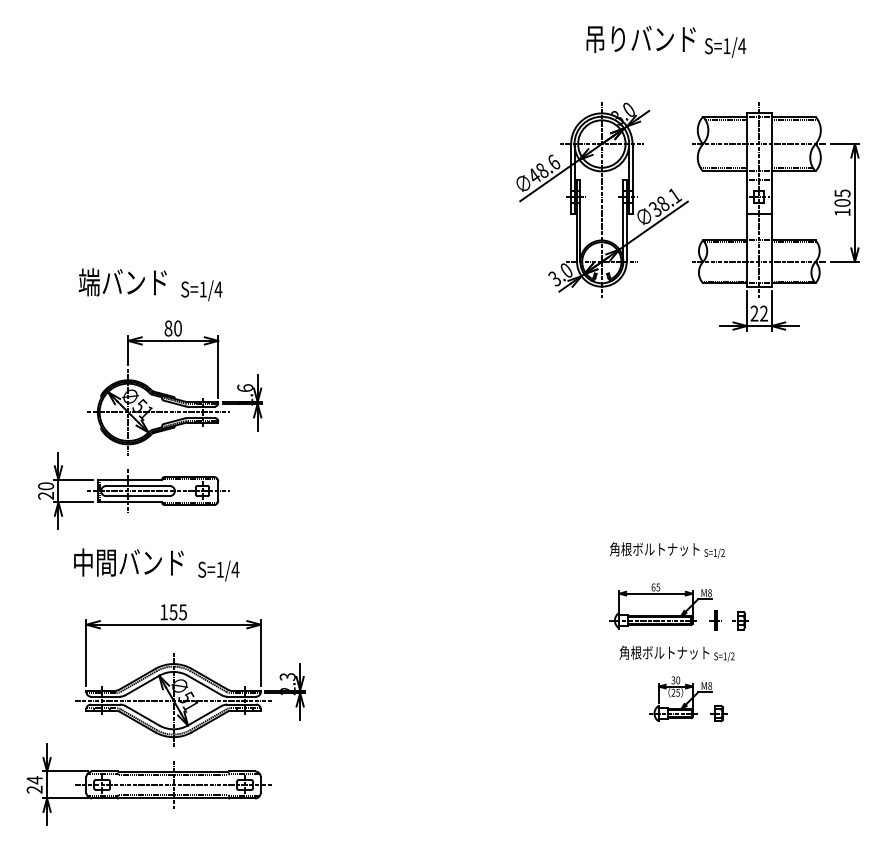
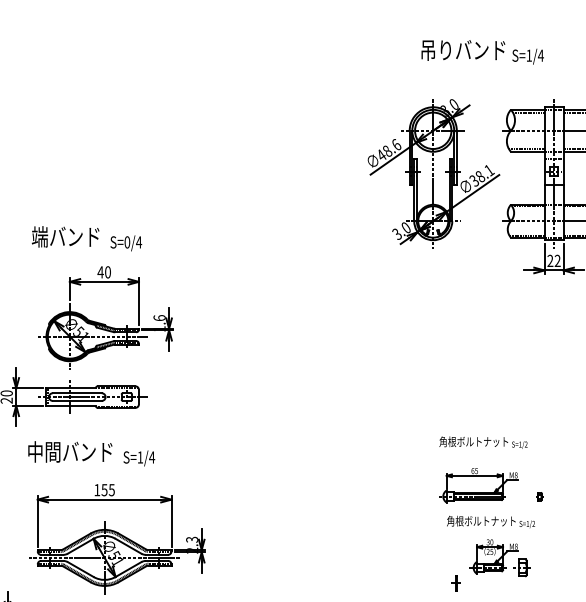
text: (202, 289) -> (126, 242), S=1/4 -> S=0/4
text: (168, 328) -> (100, 272), 80 -> 40
part: (715, 620) -> (456, 583), moved
part: (740, 620) -> (539, 496), size x0.6
part: (718, 713) -> (522, 567), size x1.4

